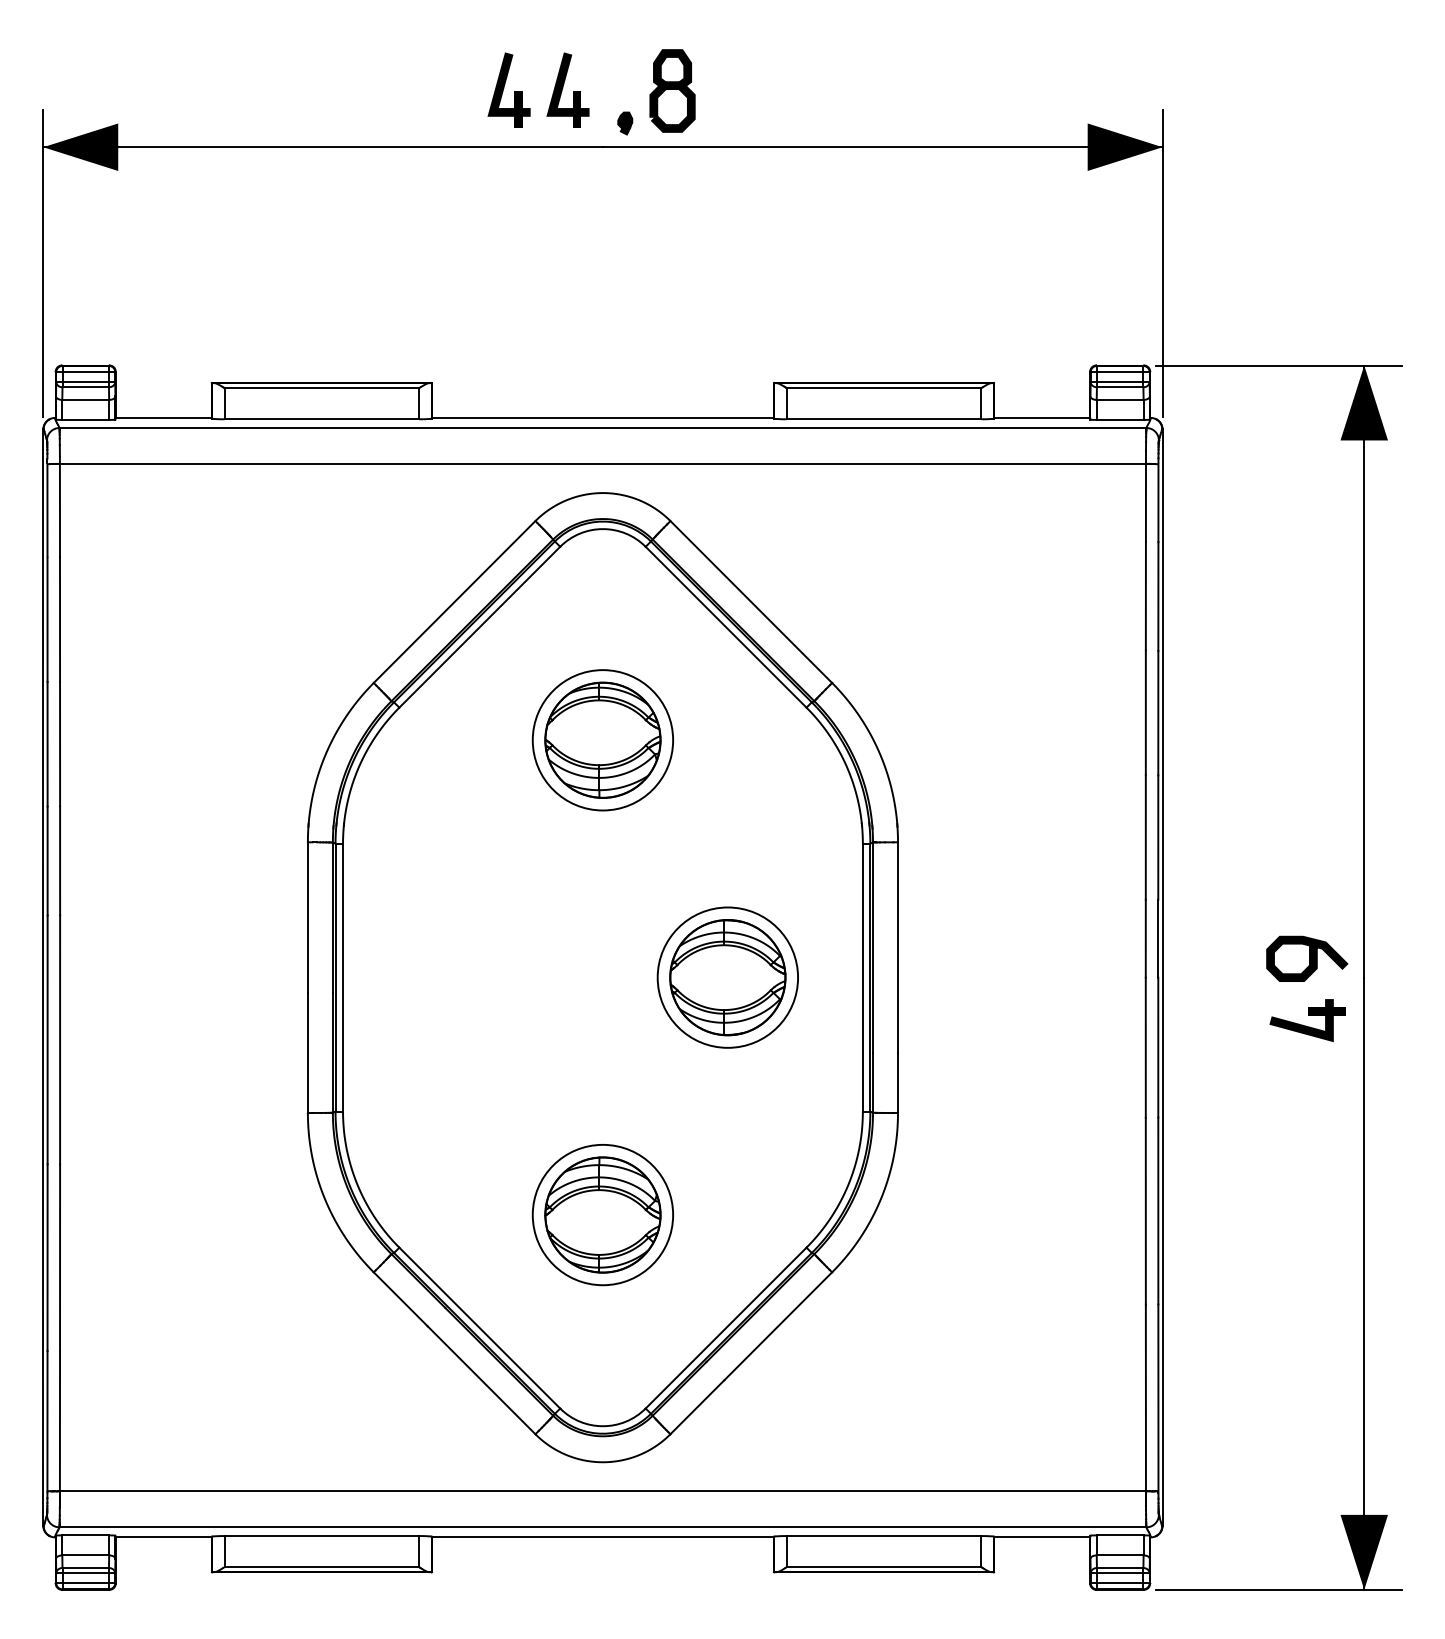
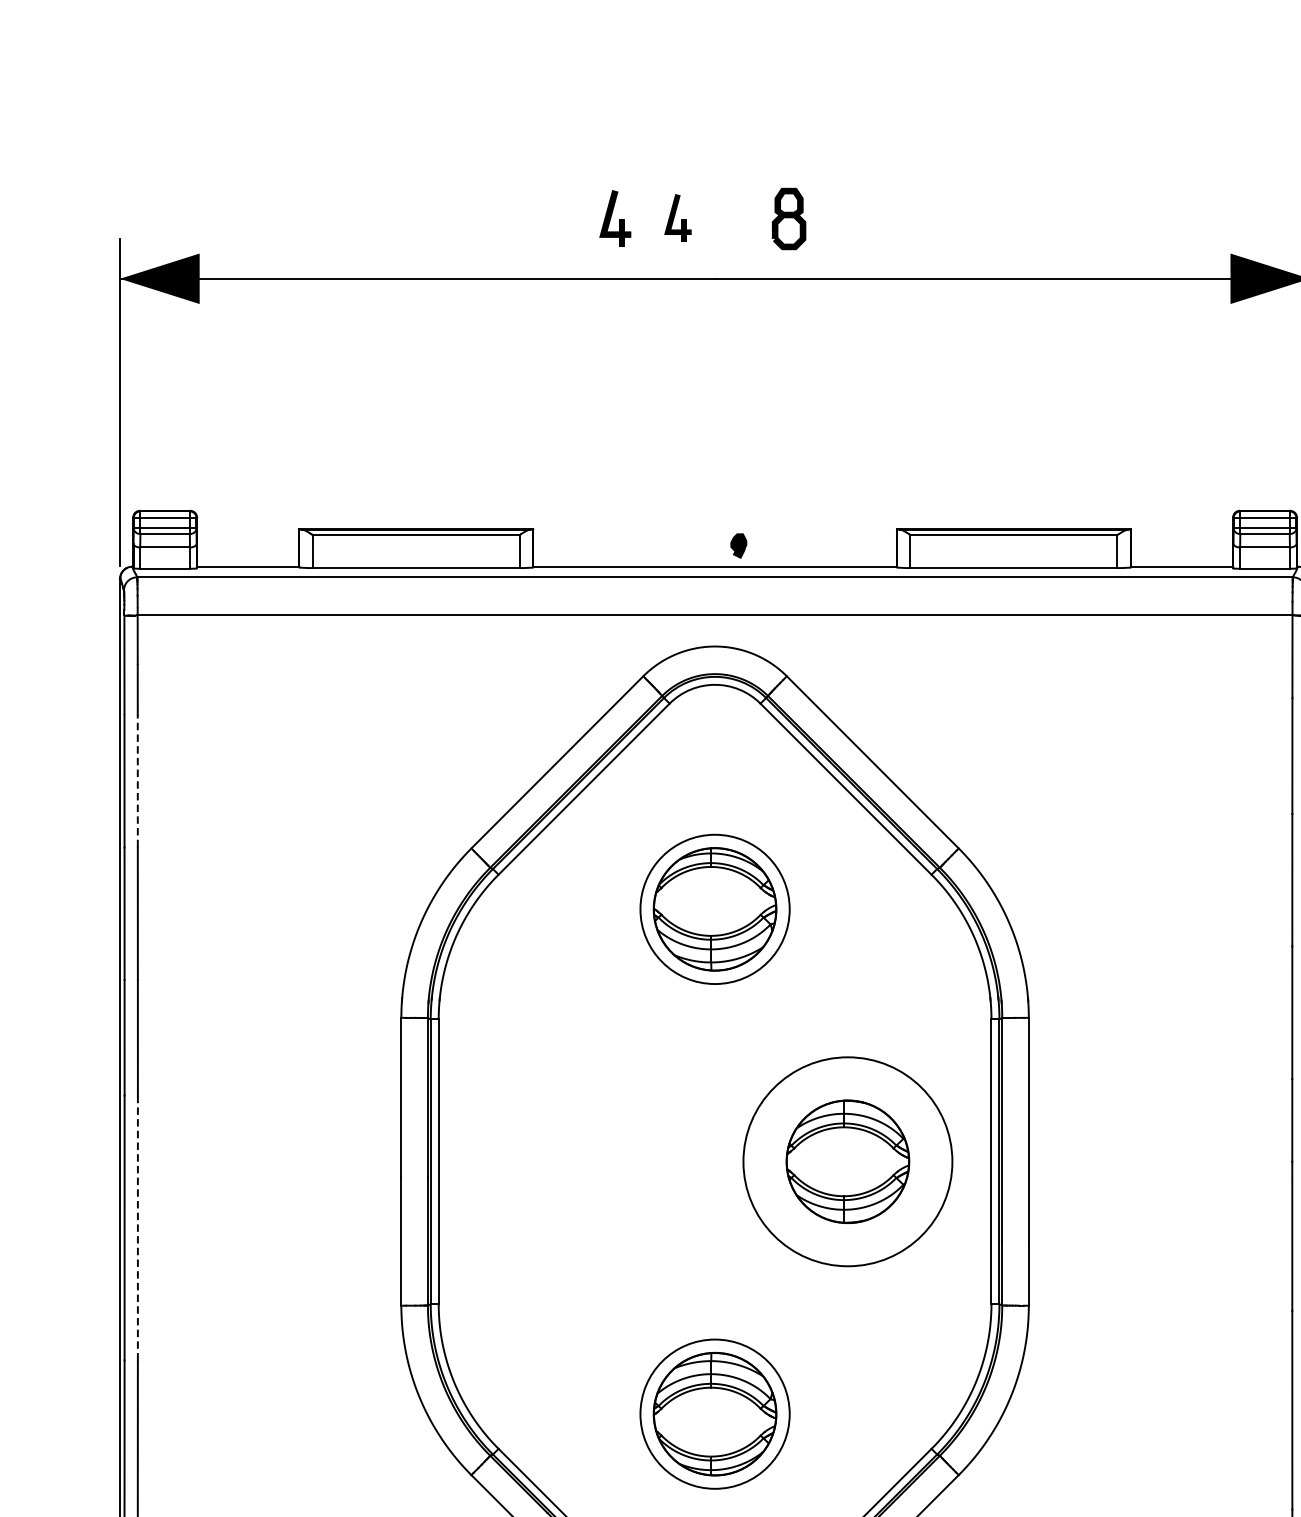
part: (508, 89) -> (614, 217), size x0.7
part: (567, 89) -> (677, 217), size x0.6
part: (672, 90) -> (789, 218), size x0.7
part: (625, 123) -> (739, 545), moved
line: (60, 619) -> (138, 780), solid -> dashed
circle: (727, 977) -> (847, 1161), size x1.4
line: (60, 1039) -> (138, 1227), solid -> dashed

